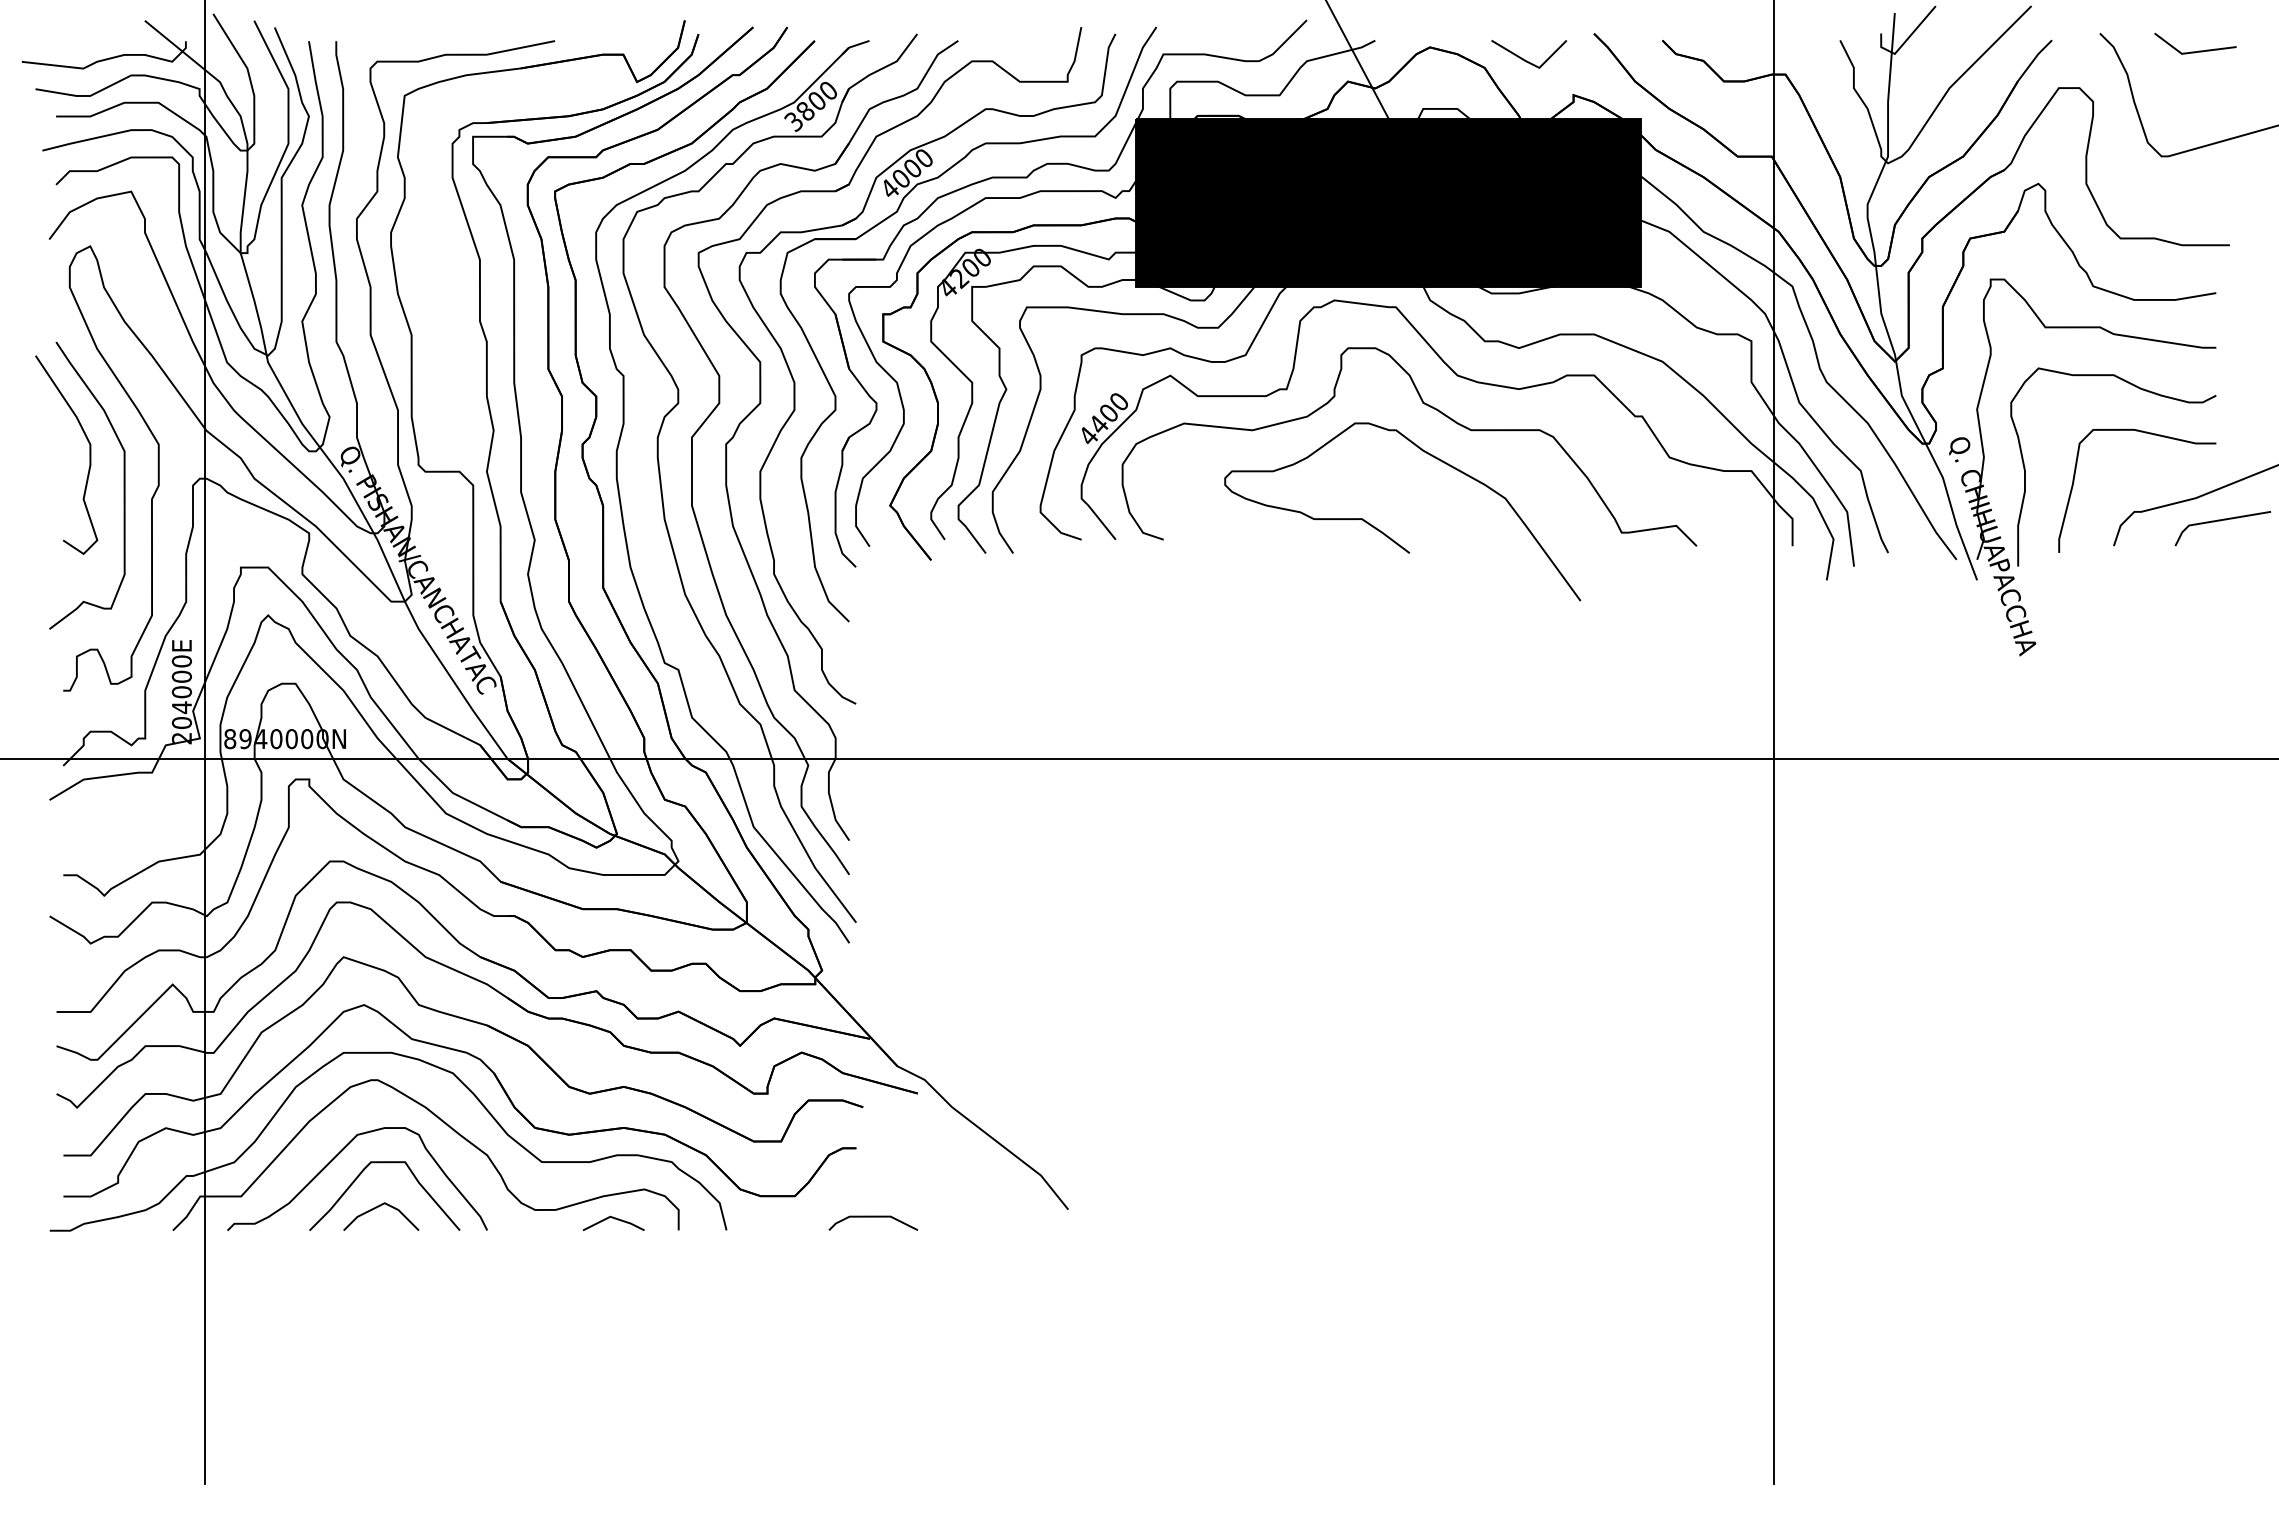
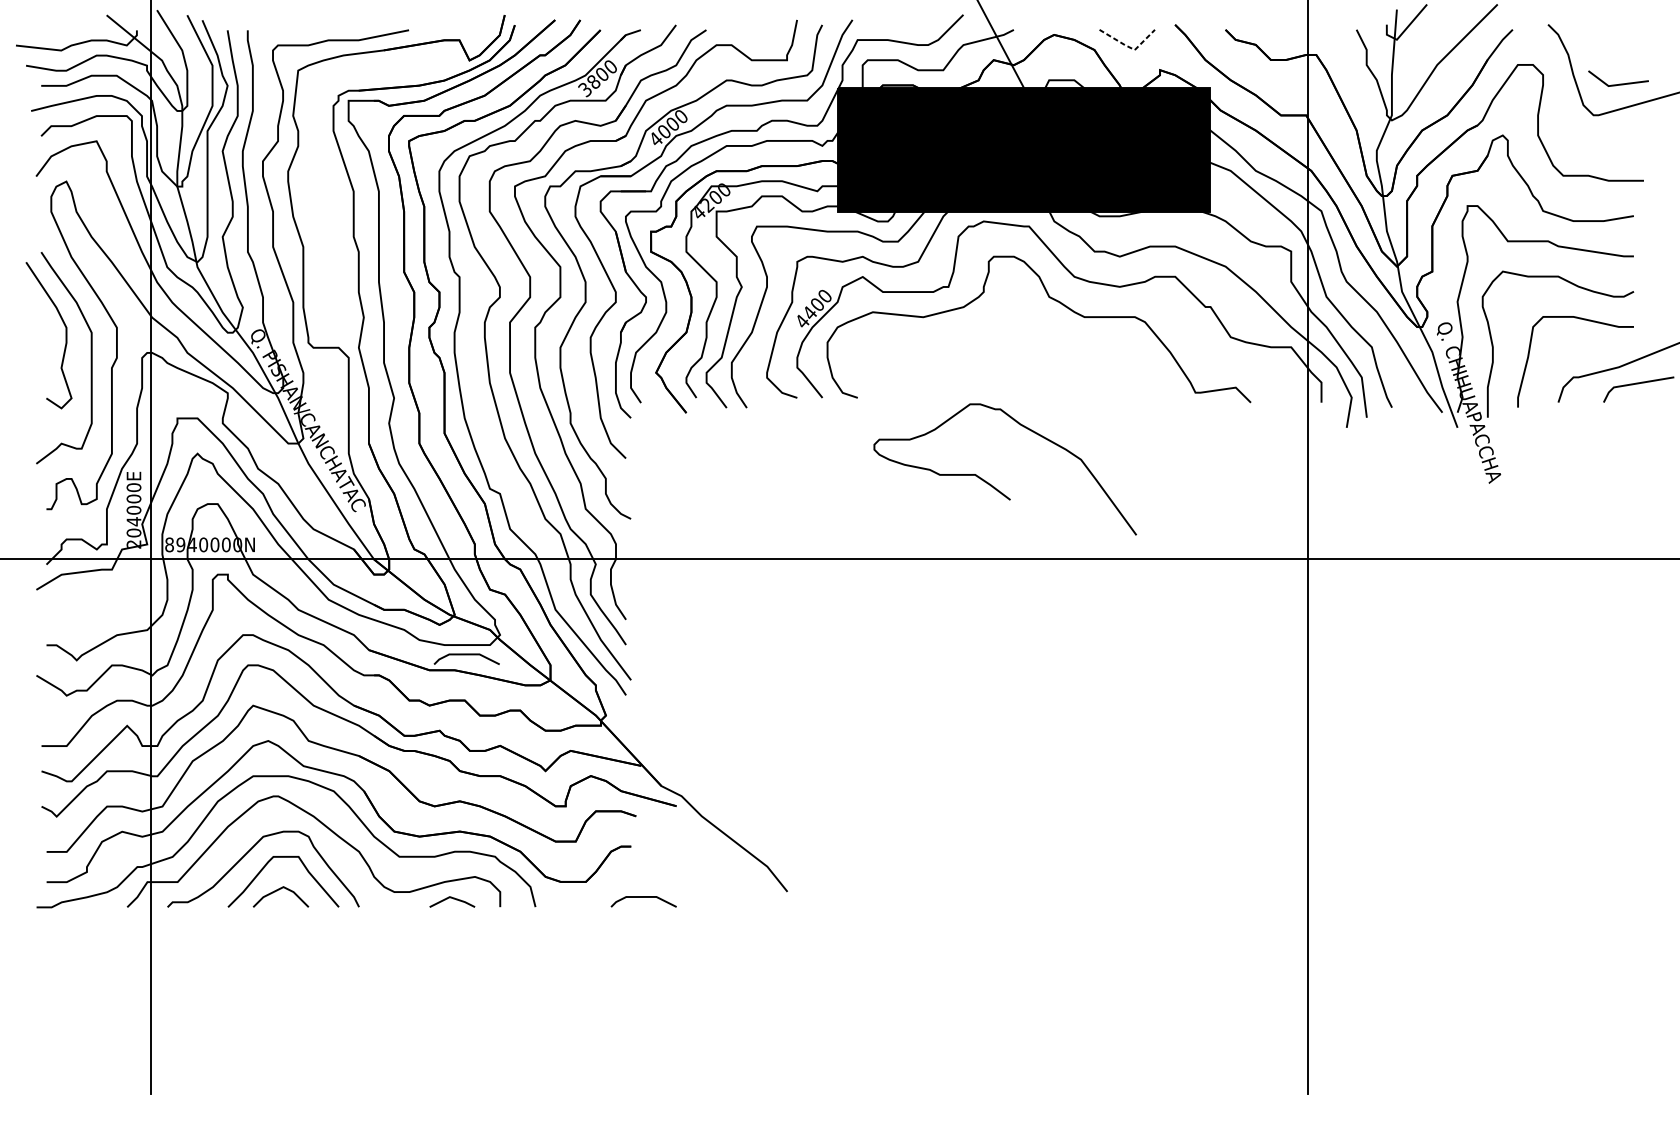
line: (2198, 50) -> (1620, 83), moved
line: (1532, 64) -> (1129, 47), solid -> dashed
curve: (1385, 533) -> (992, 485), moved
curve: (633, 888) -> (466, 655), added

